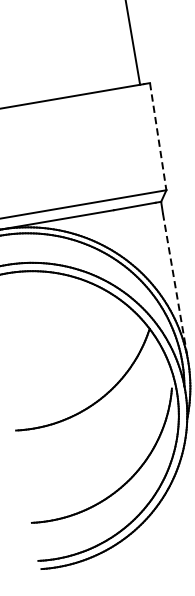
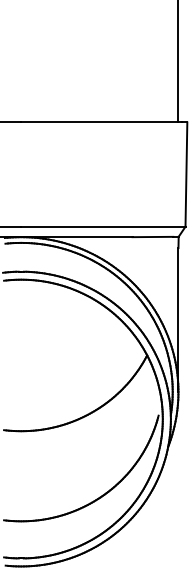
line: (158, 137) -> (186, 175), dashed -> solid
line: (175, 287) -> (178, 320), dashed -> solid

